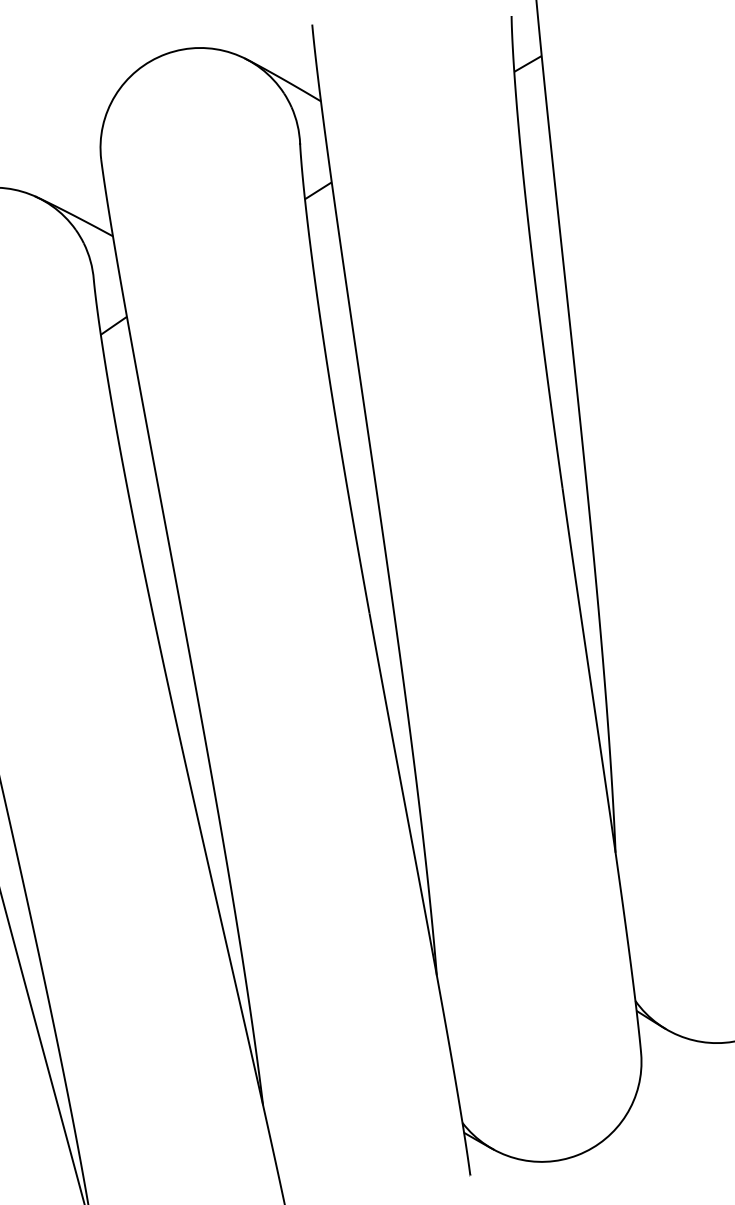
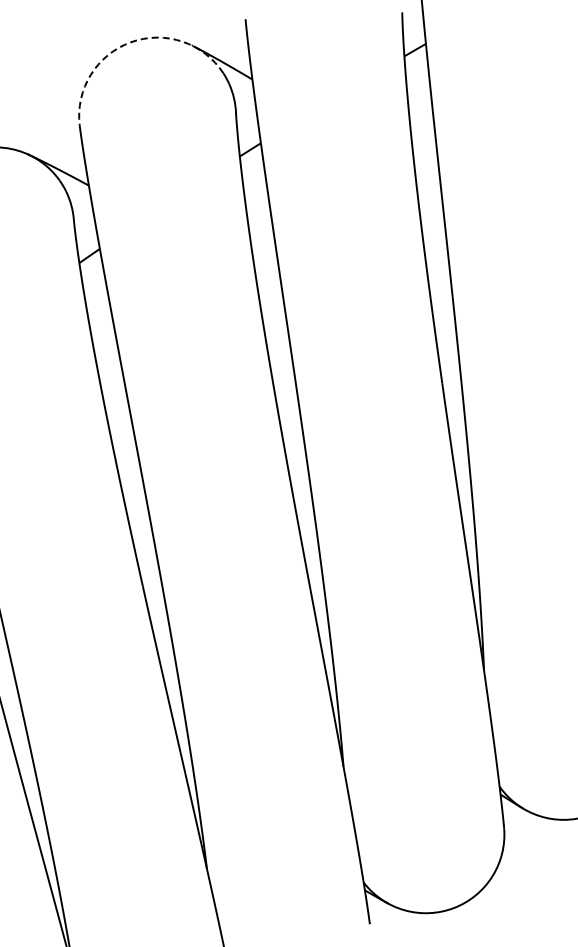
arc: (165, 54) -> (130, 42), solid -> dashed

